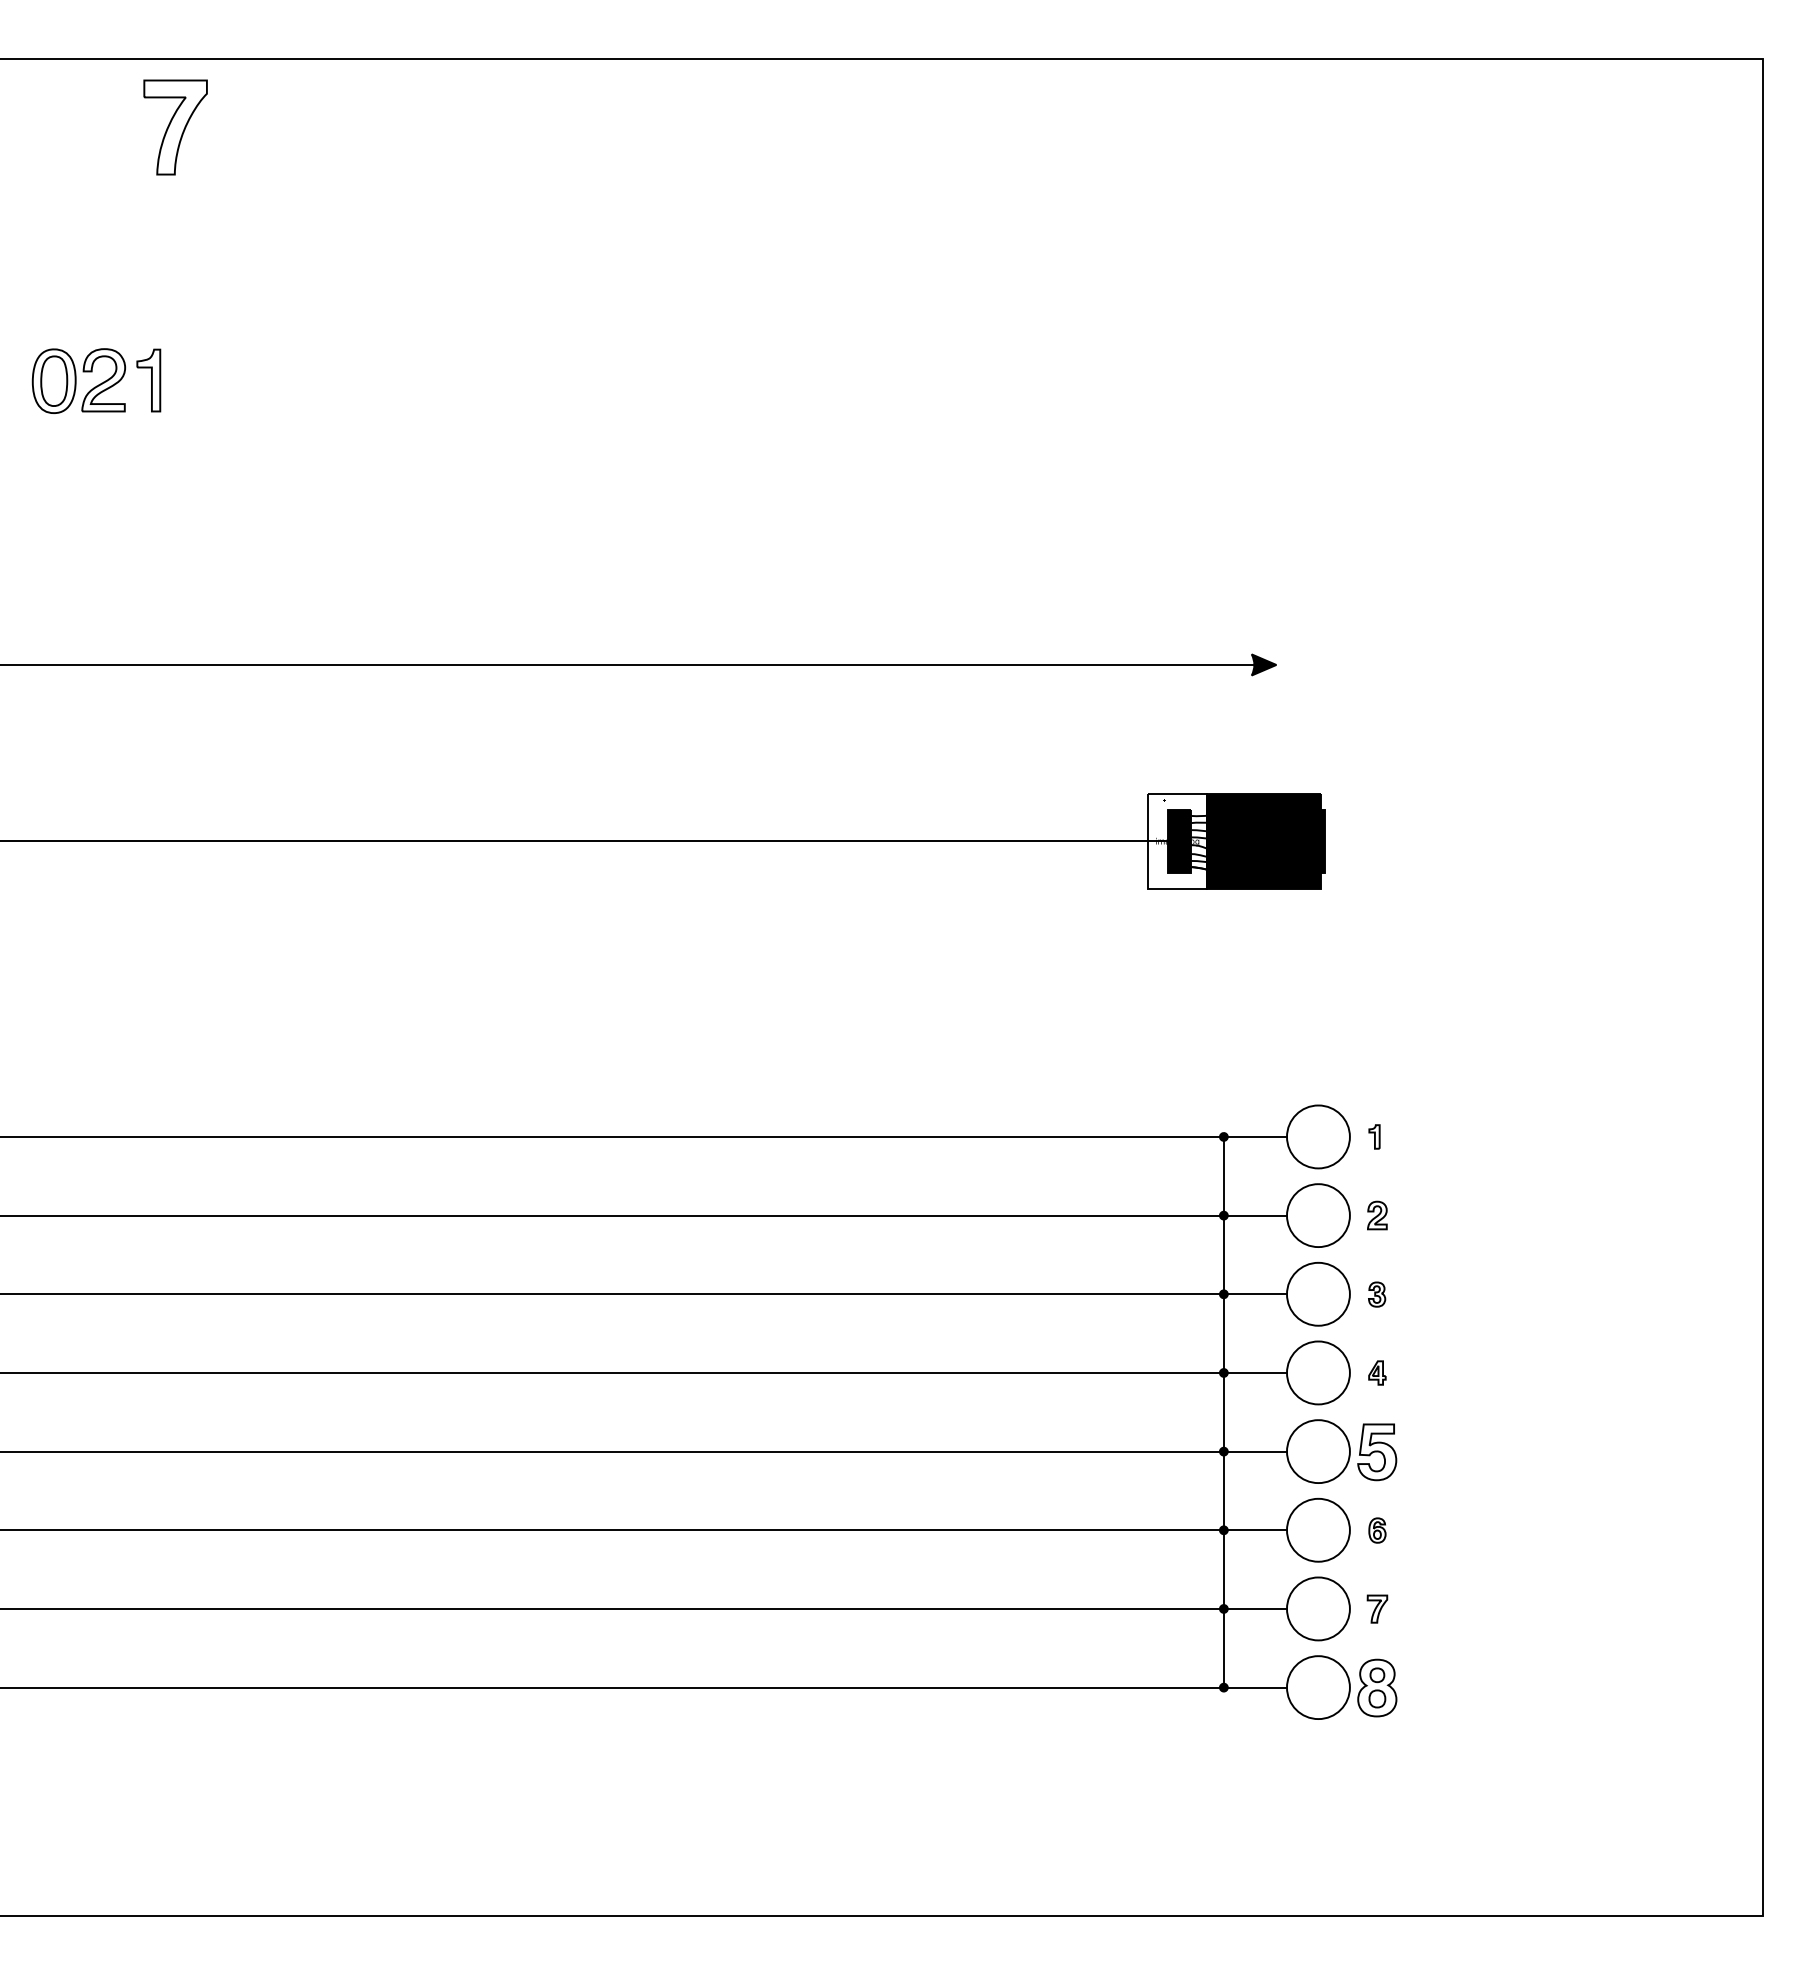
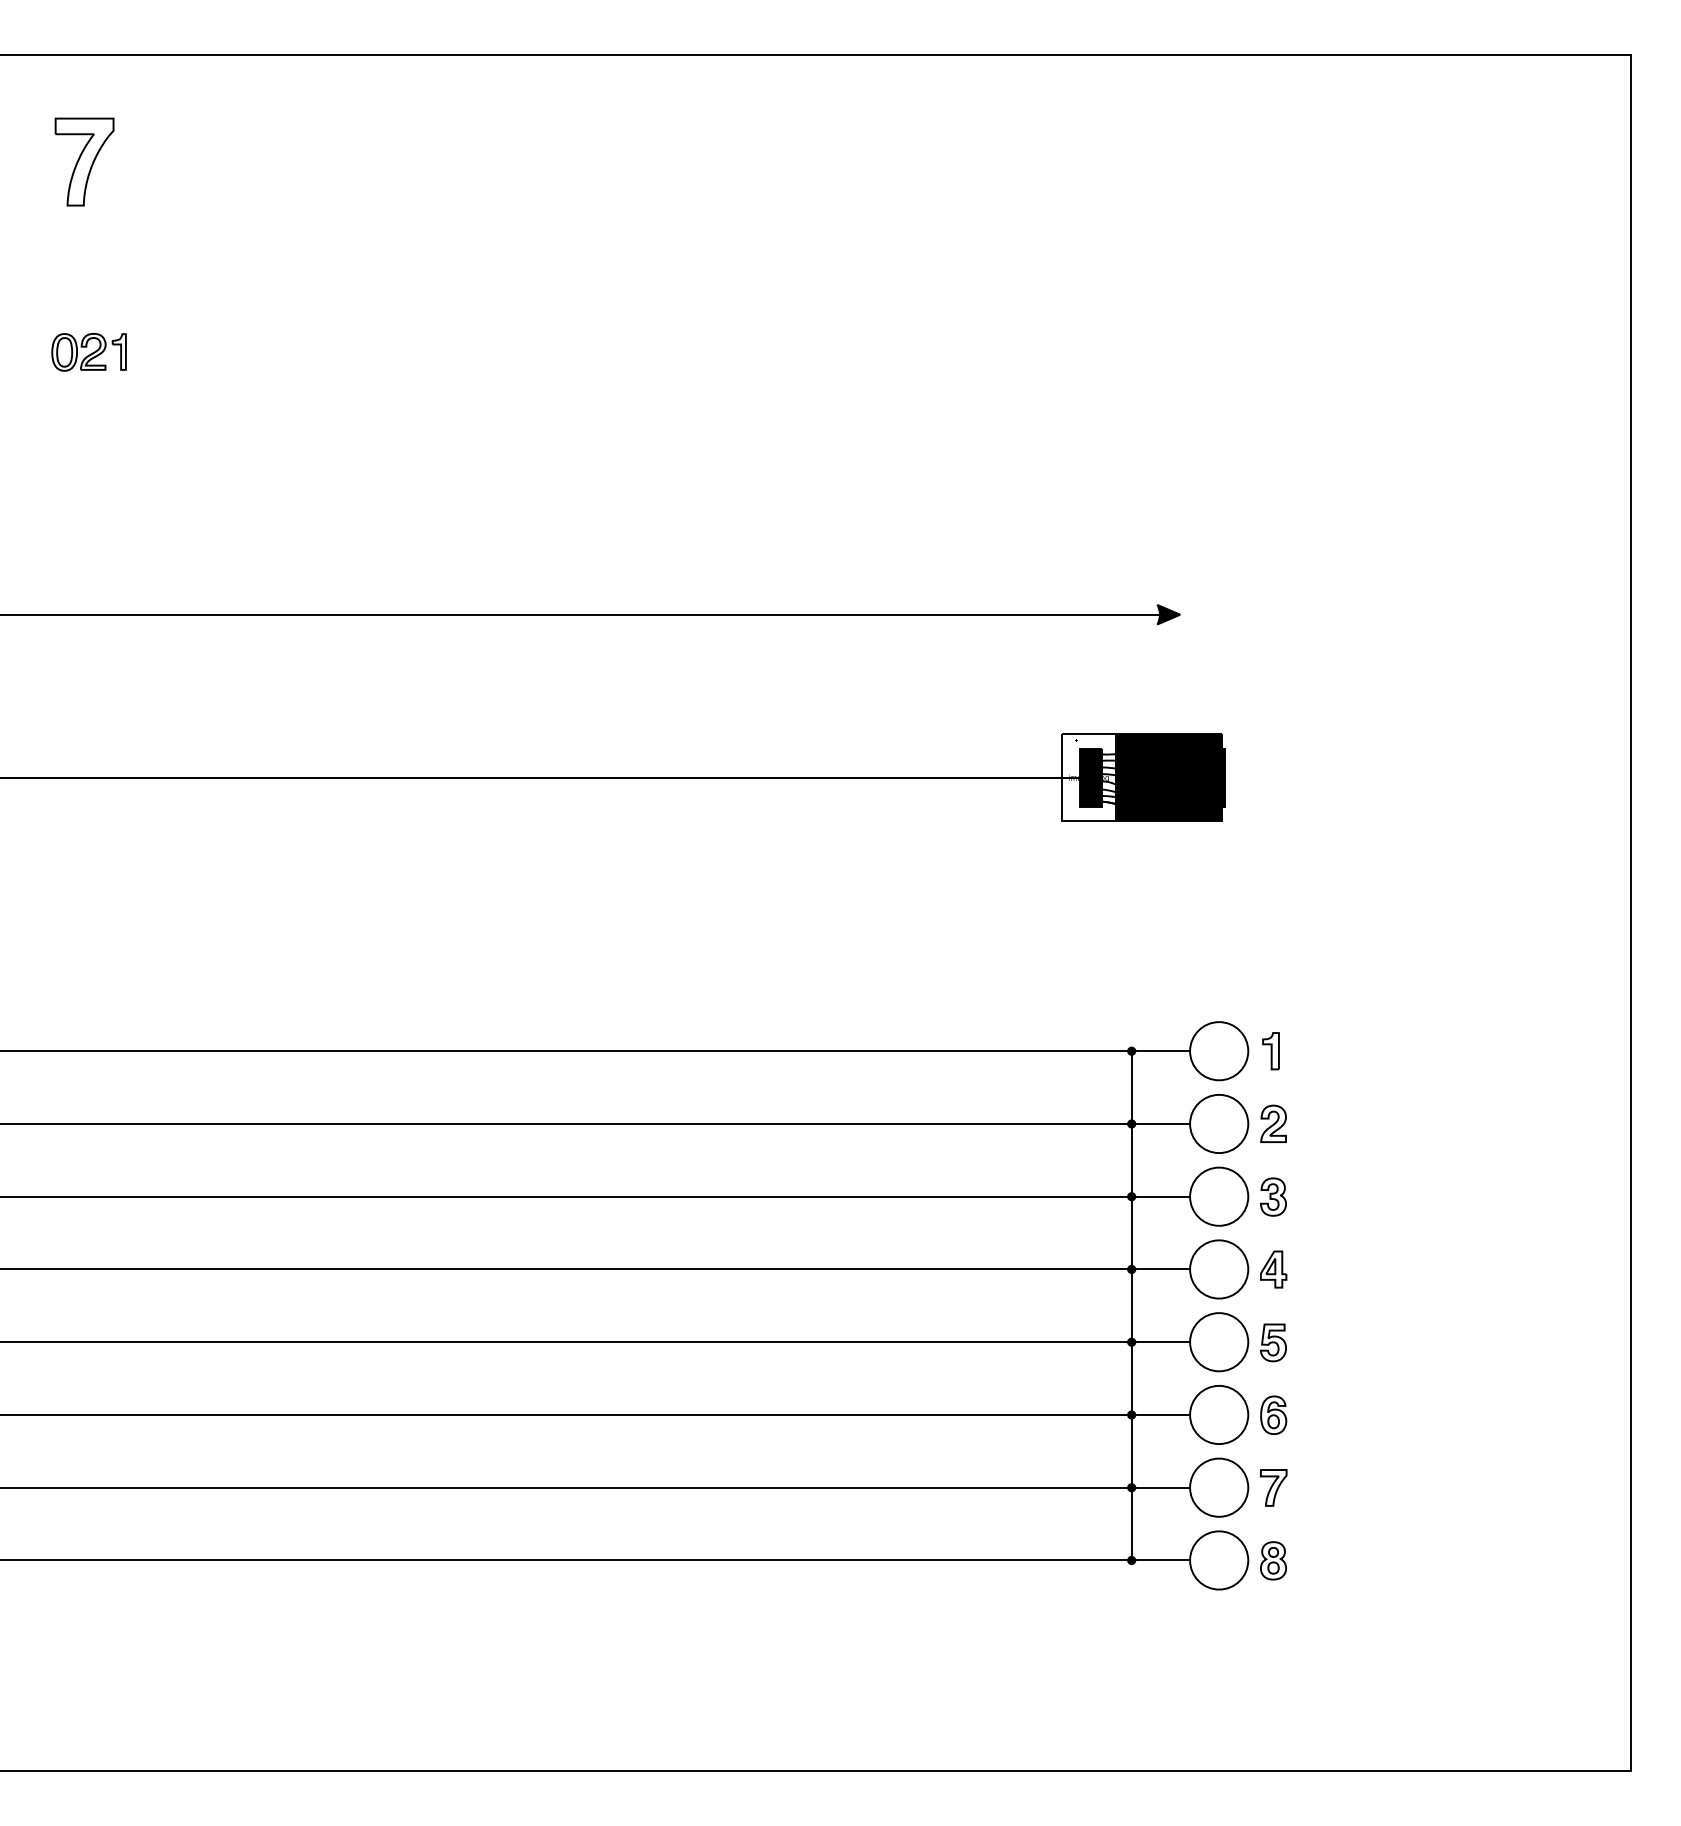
part: (175, 127) -> (84, 162), moved
part: (96, 381) -> (89, 352), size x0.62
part: (1374, 1136) -> (1270, 1050), size x1.67
part: (1377, 1215) -> (1273, 1123), size x1.43
part: (1376, 1294) -> (1272, 1196), size x1.67
part: (1377, 1372) -> (1273, 1269), size x1.67
part: (1376, 1452) -> (1272, 1343), size x0.71
part: (1377, 1530) -> (1273, 1415), size x1.67
part: (1377, 1608) -> (1273, 1487), size x1.43
part: (1376, 1687) -> (1272, 1560), size x0.71

